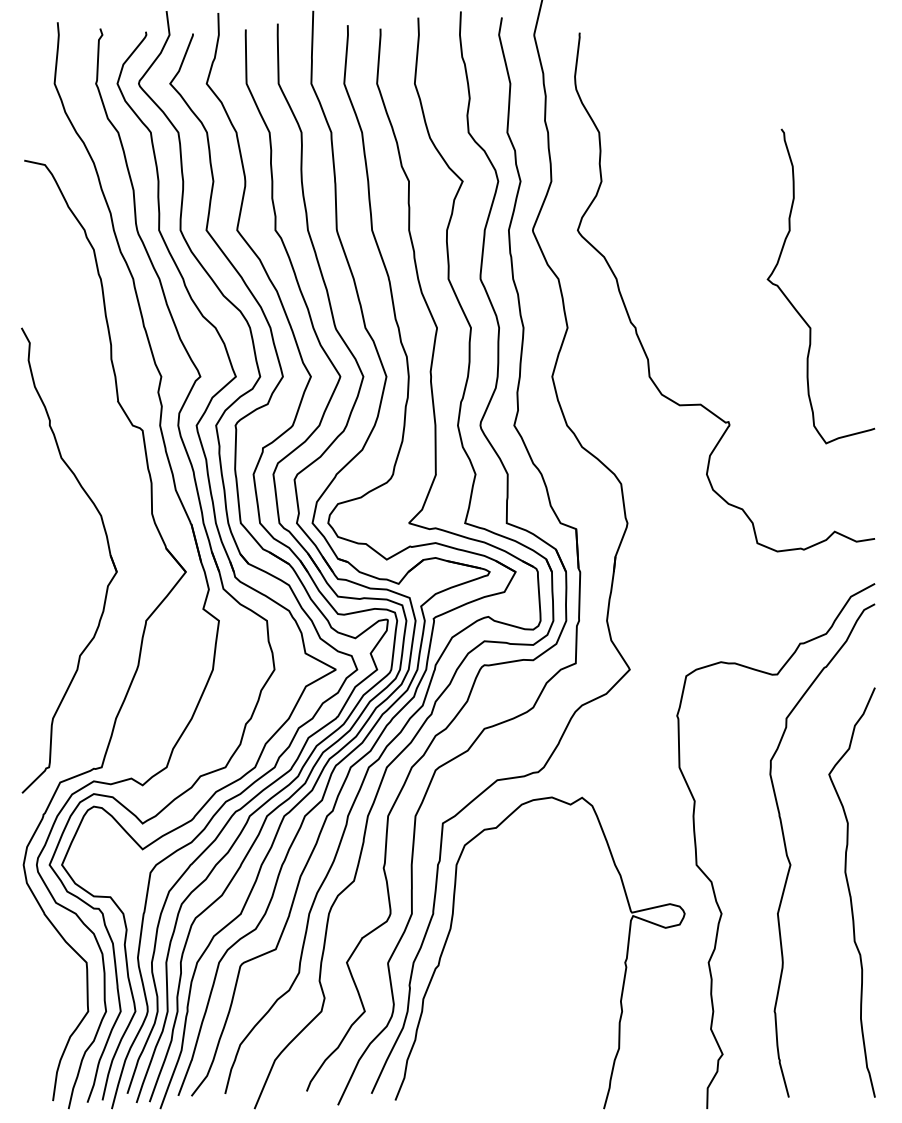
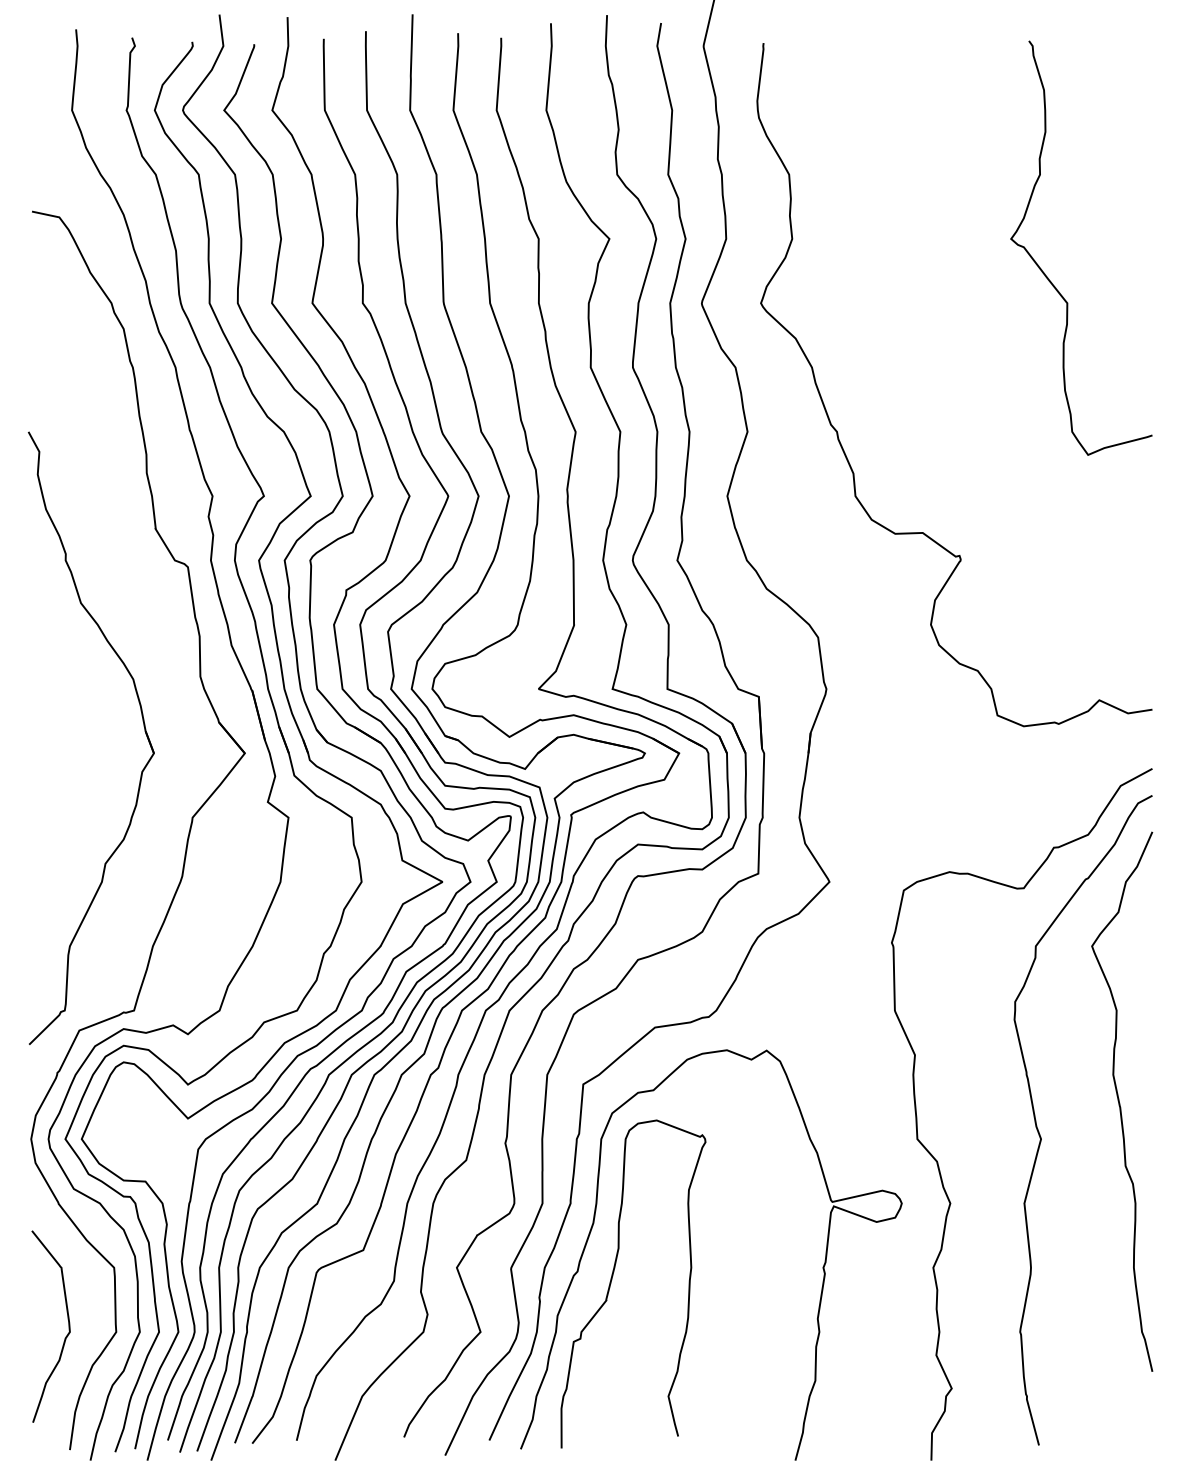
curve: (795, 307) -> (1047, 275), moved
curve: (850, 892) -> (1120, 1101), moved
curve: (465, 971) -> (613, 1279), added
curve: (51, 1007) -> (67, 1326), added

